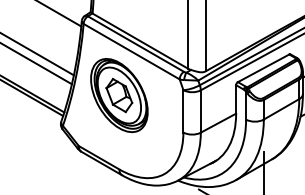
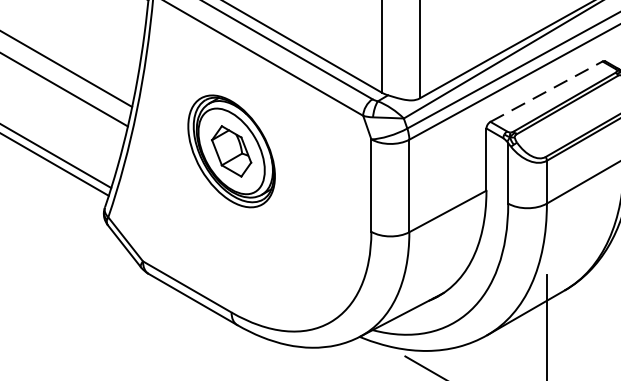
line: (264, 68) -> (548, 92), solid -> dashed
part: (119, 95) -> (231, 151), size x0.7

